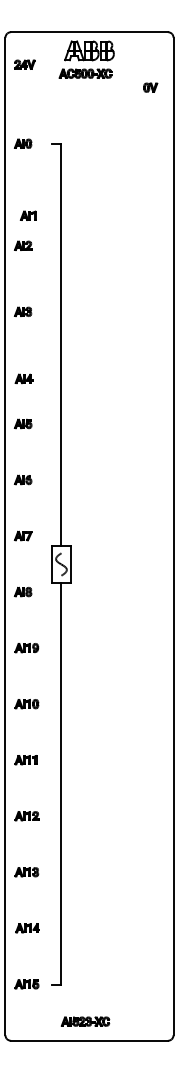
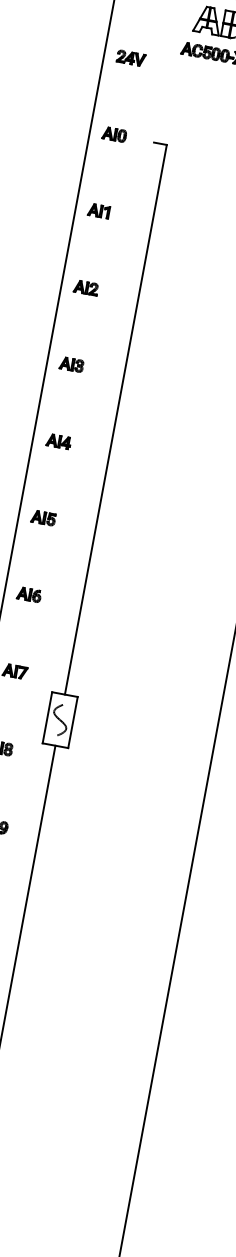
part: (24, 64) -> (130, 57), moved
part: (27, 215) -> (98, 210), moved
part: (23, 245) -> (86, 287), moved
part: (23, 378) -> (58, 440), moved

